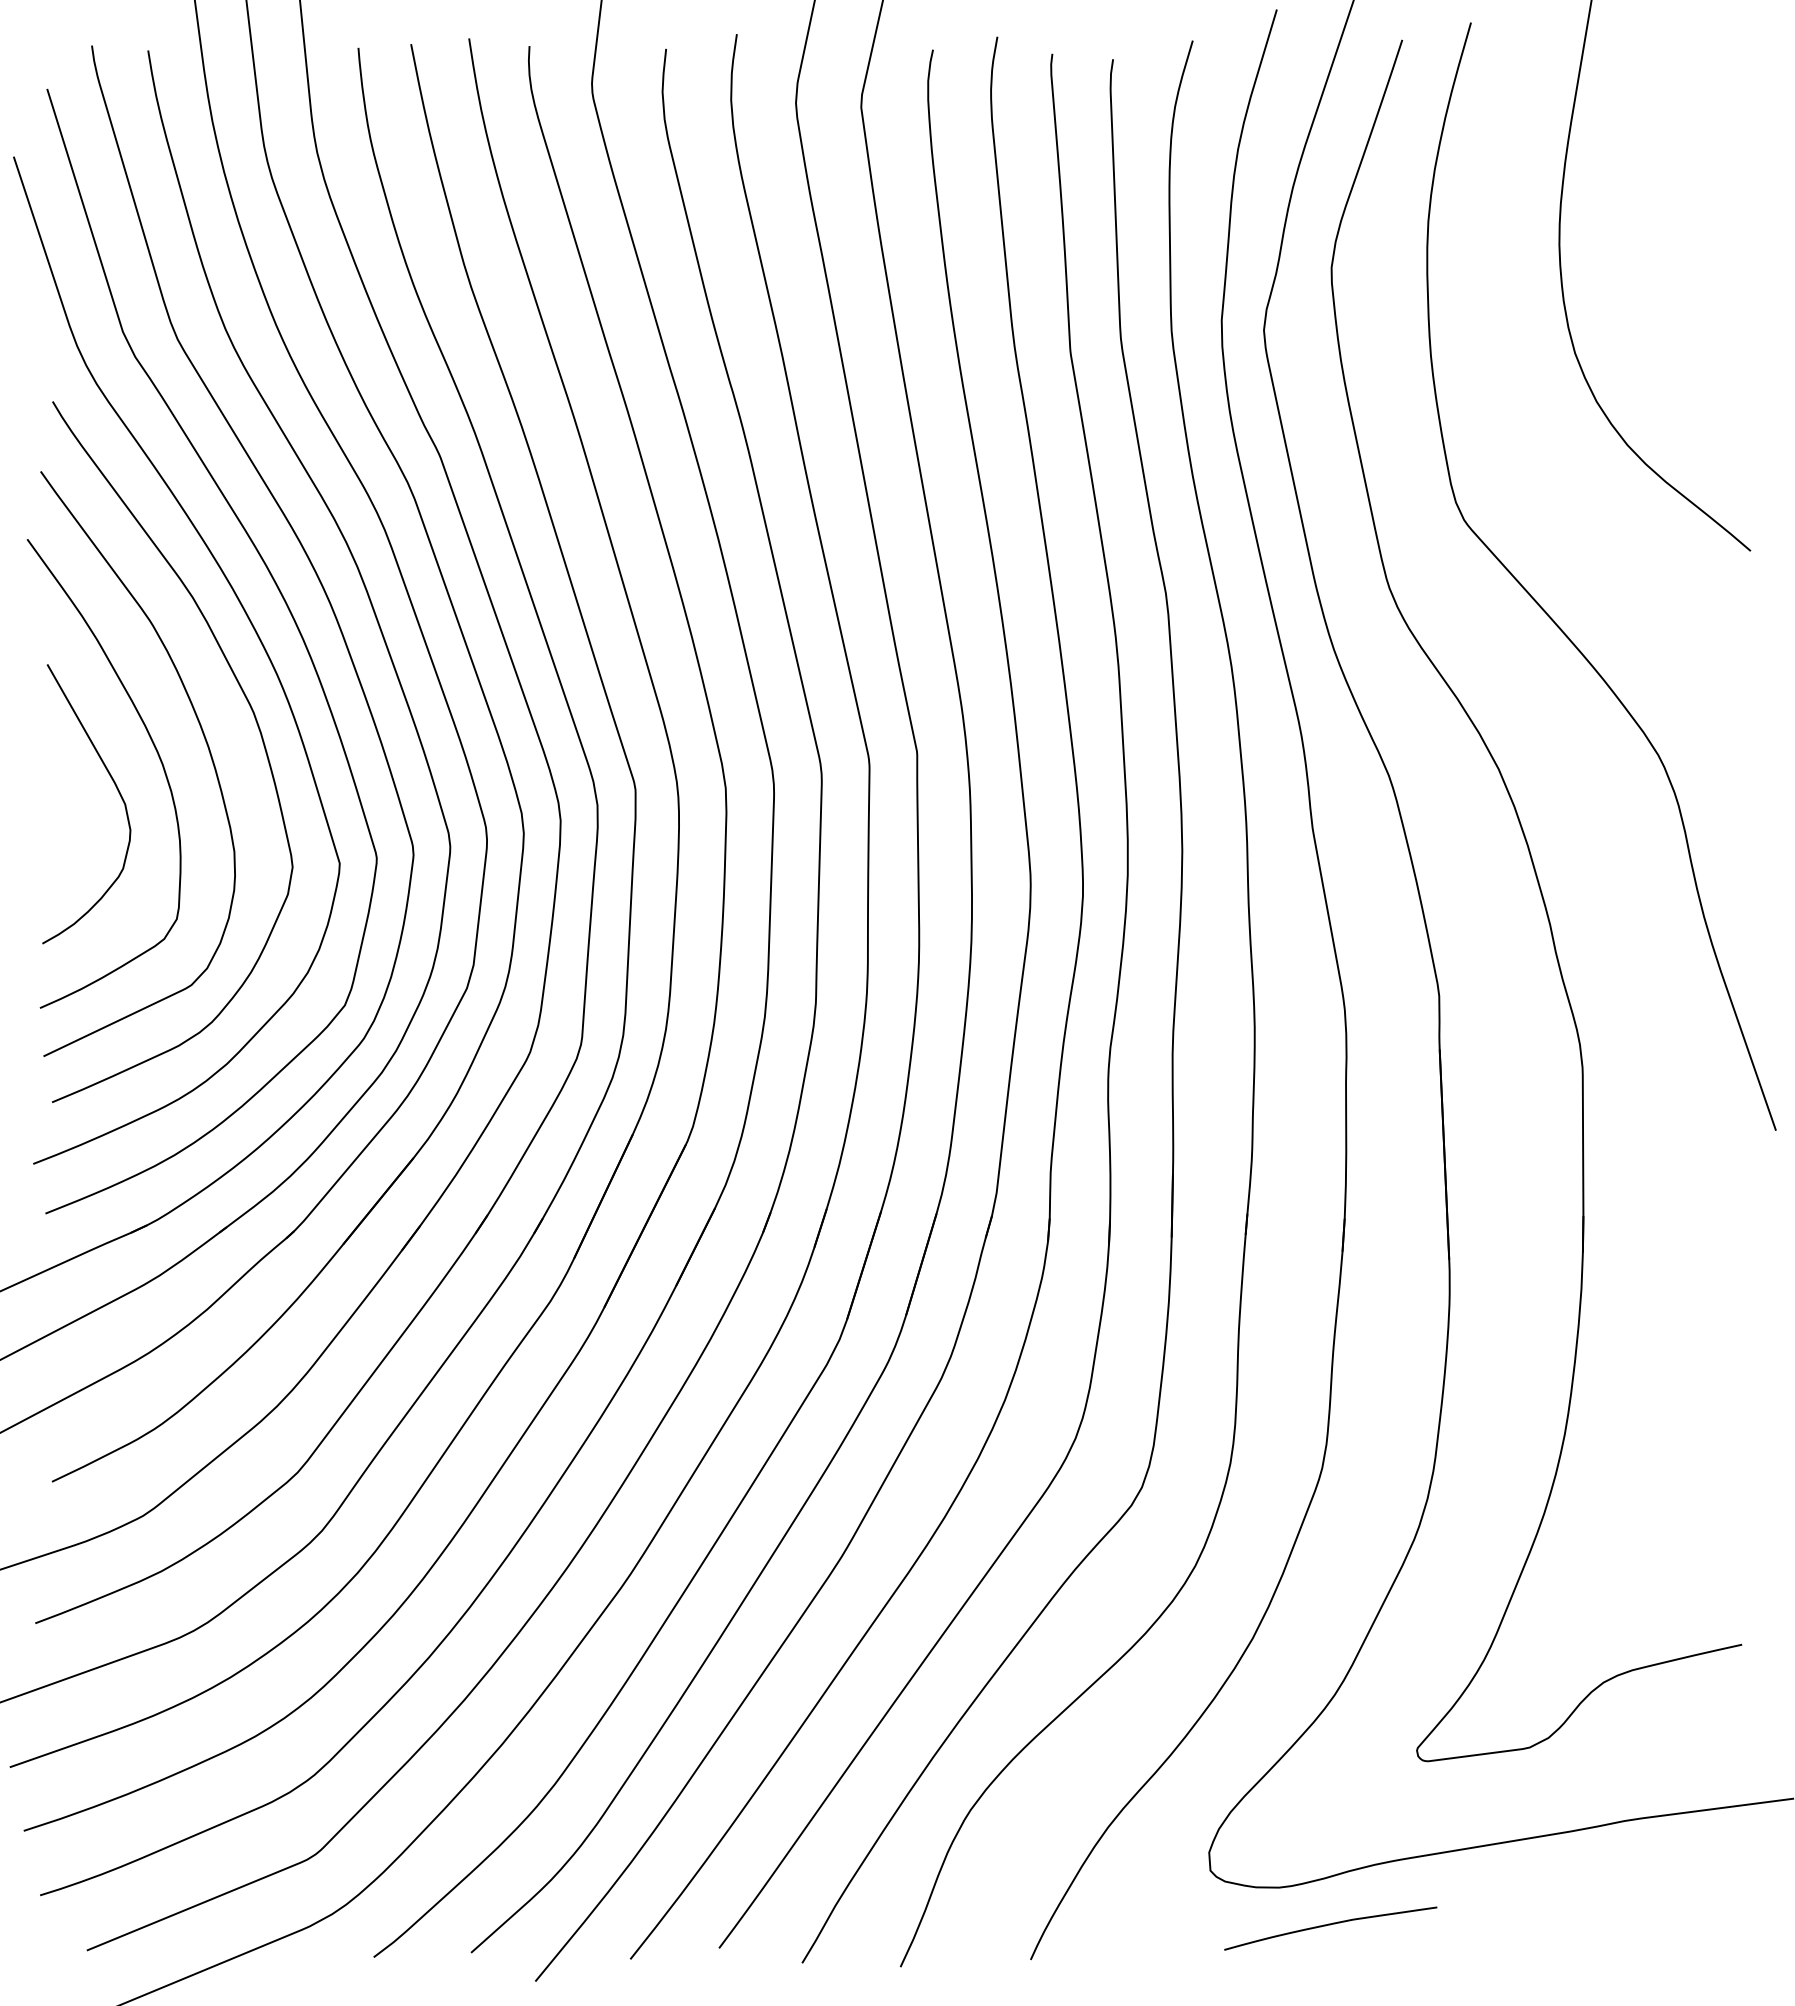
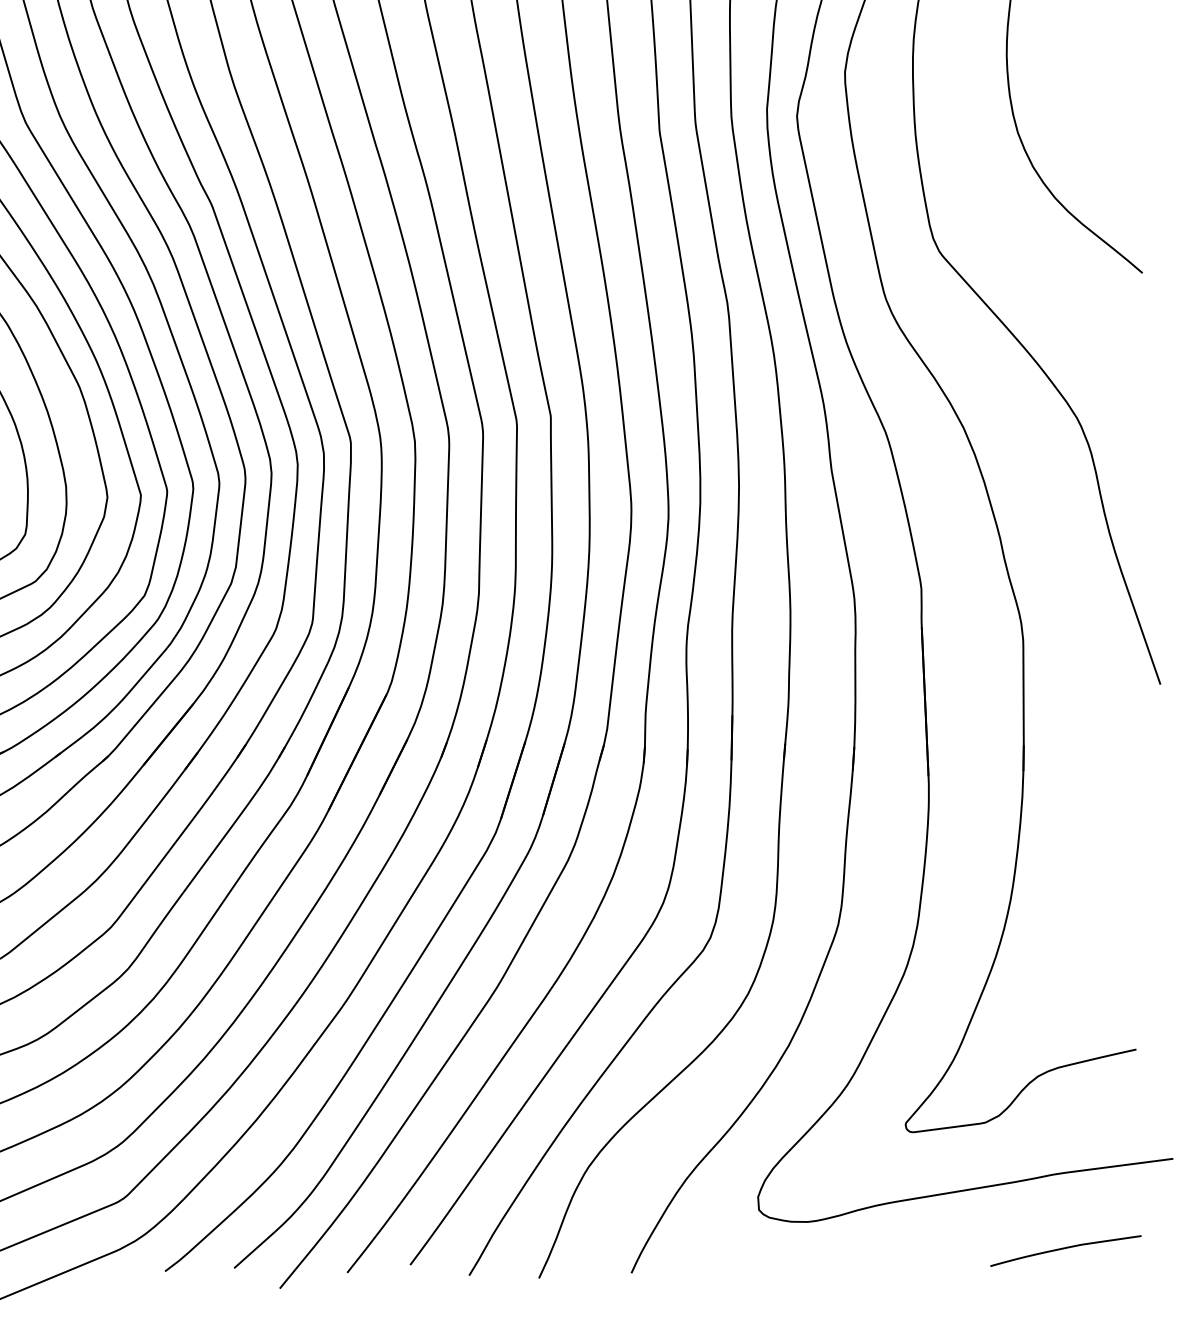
curve: (1330, 1925) -> (1065, 1248), moved

